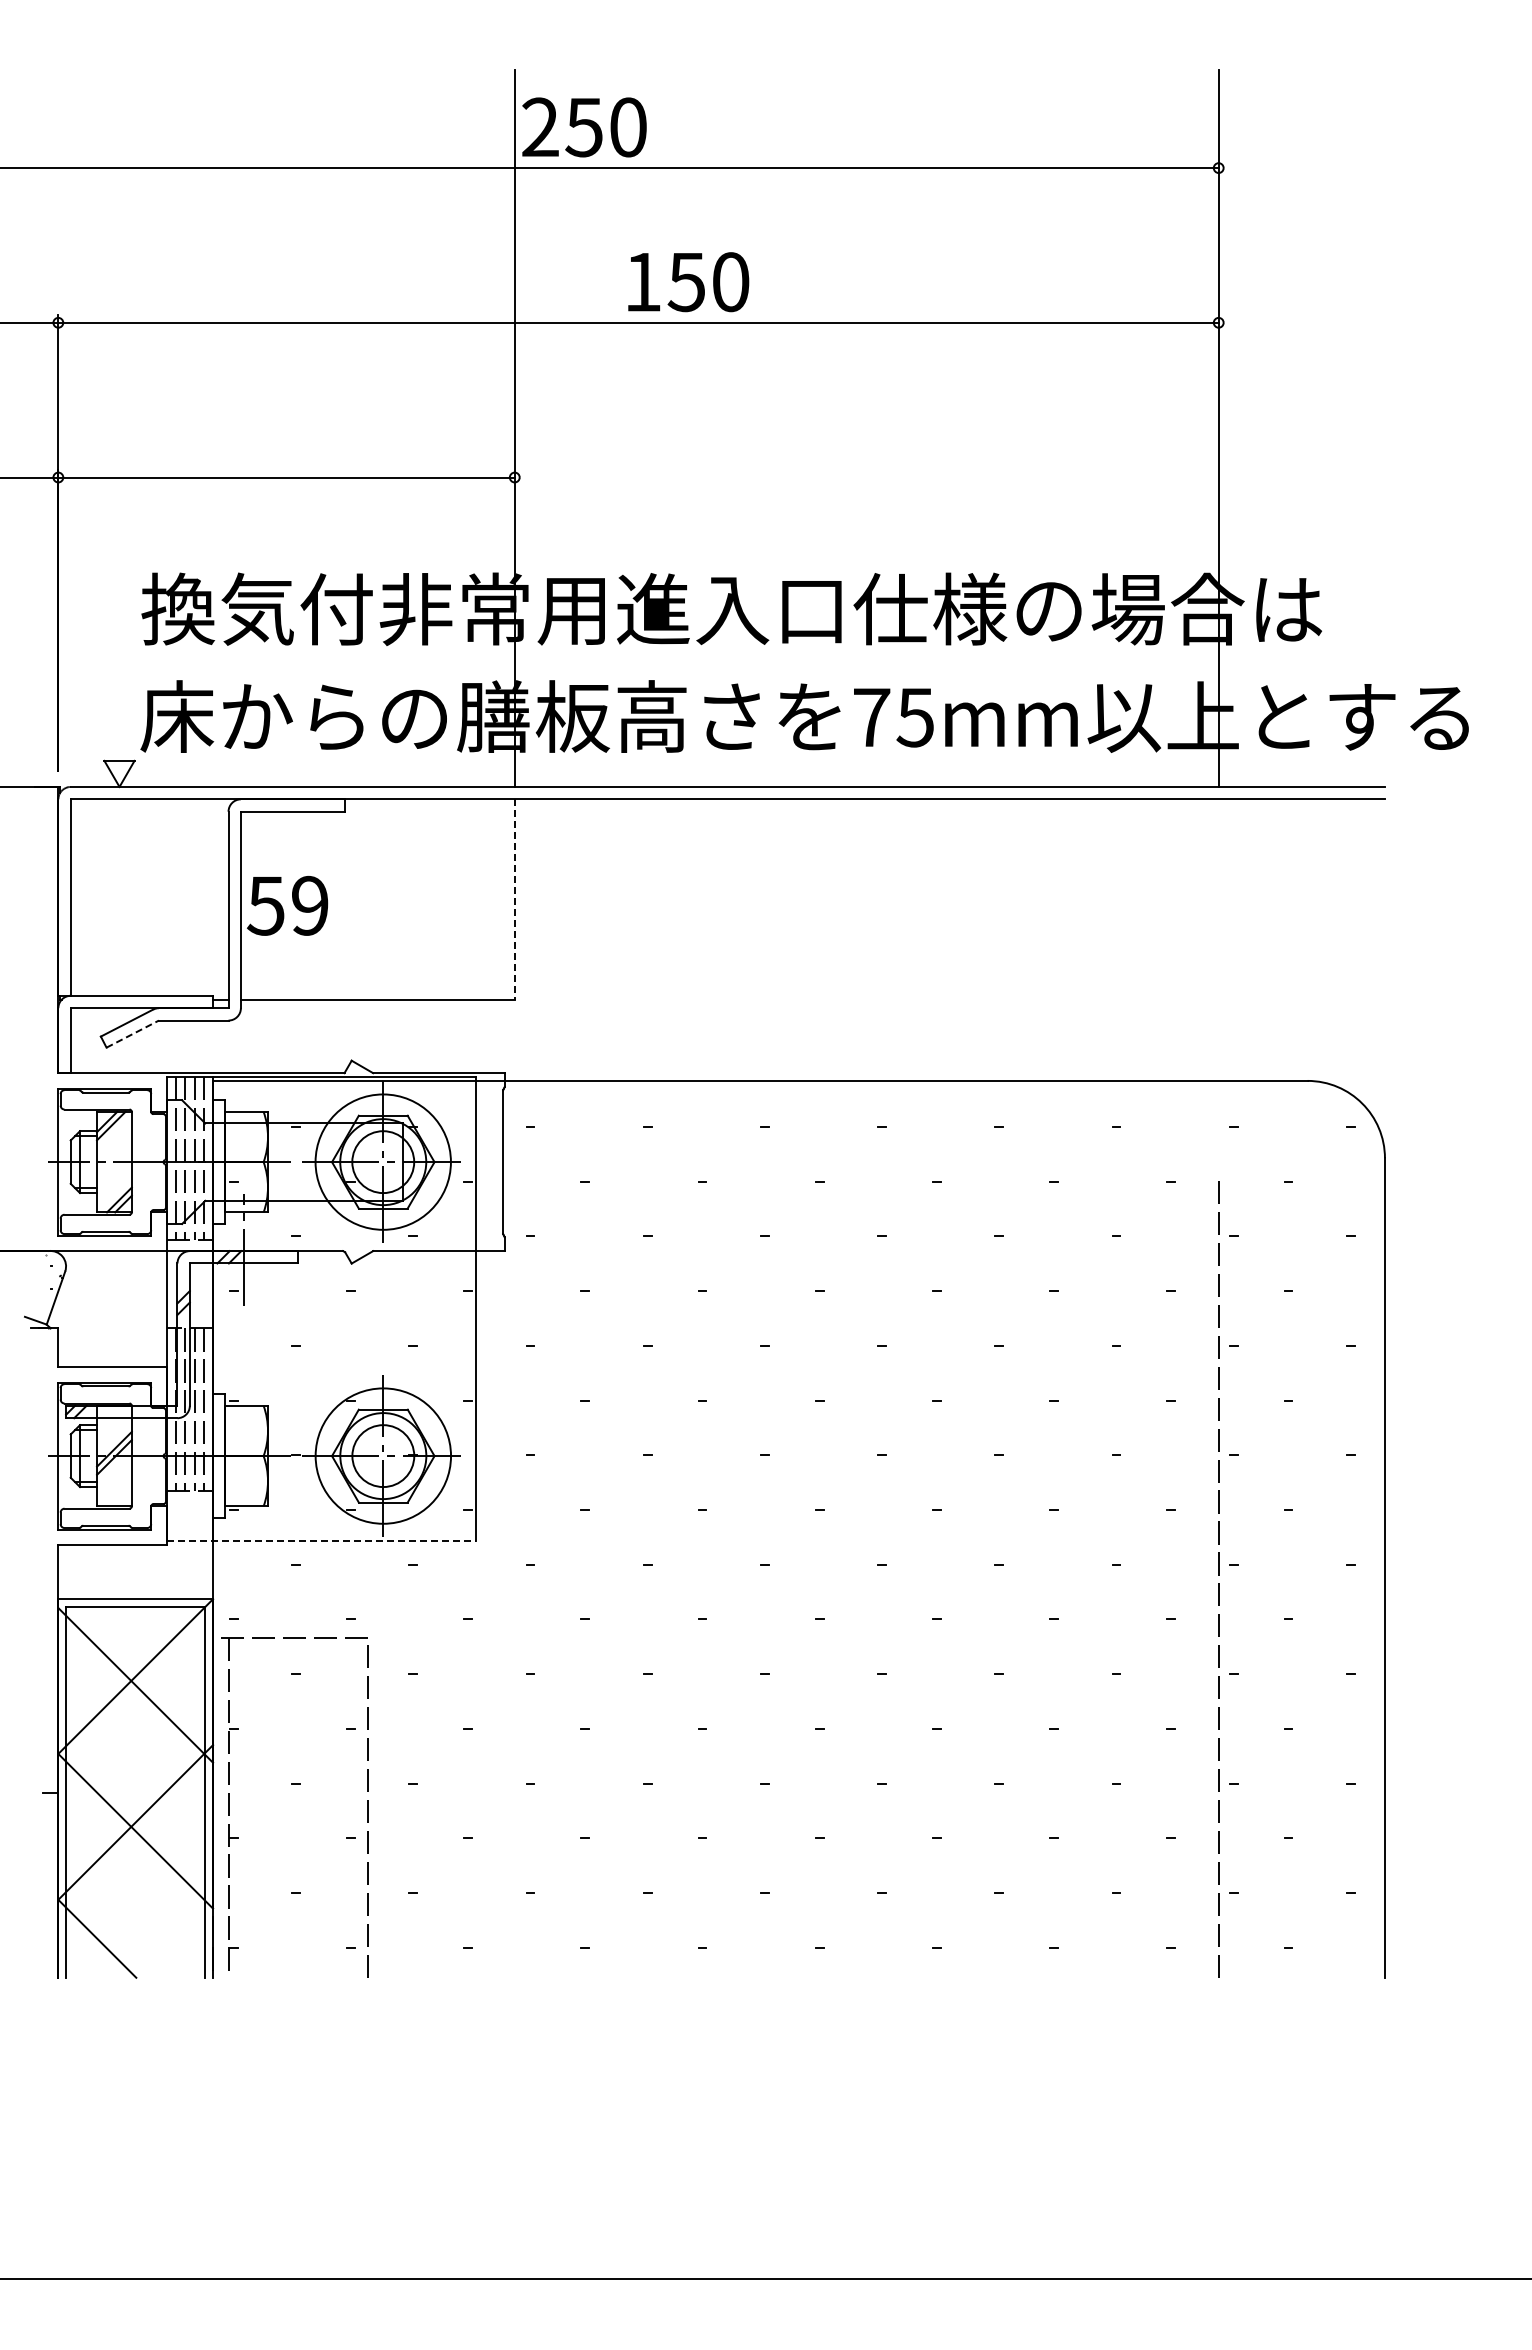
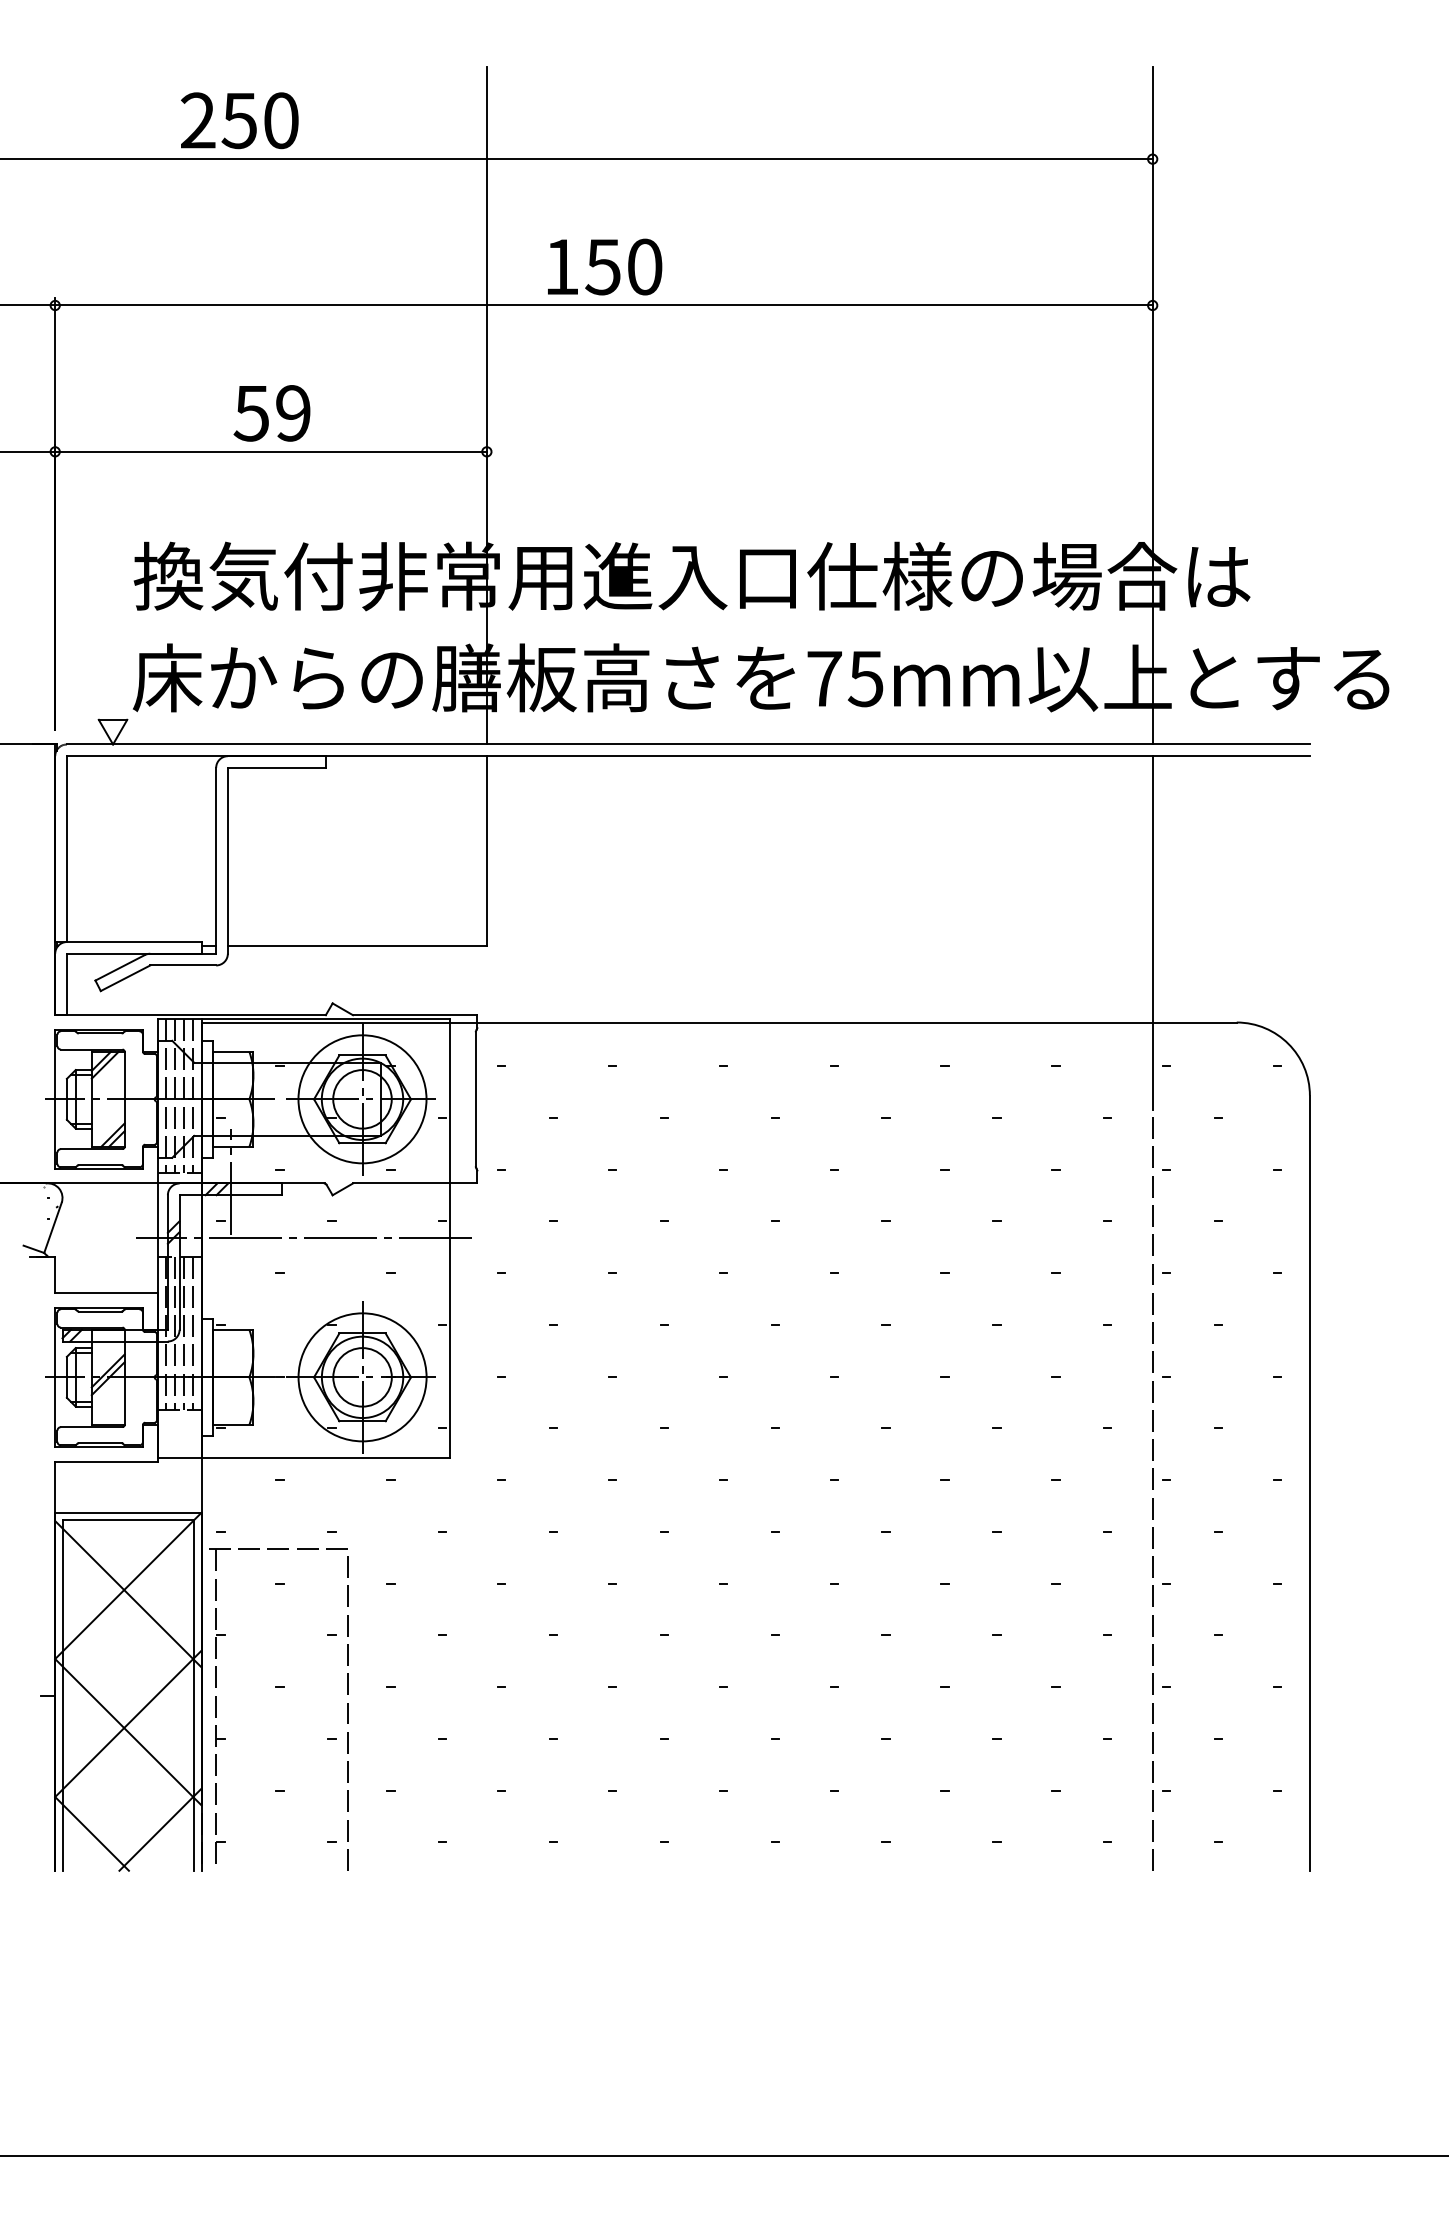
text: (584, 127) -> (239, 120), moved
text: (688, 282) -> (604, 267), moved
line: (514, 900) -> (486, 851), dashed -> solid
text: (287, 905) -> (271, 413), moved
line: (1218, 986) -> (1152, 933), added
line: (133, 1033) -> (126, 977), dashed -> solid
line: (321, 1309) -> (304, 1238), added
line: (321, 1541) -> (304, 1458), dashed -> solid
line: (169, 1934) -> (160, 1829), added

